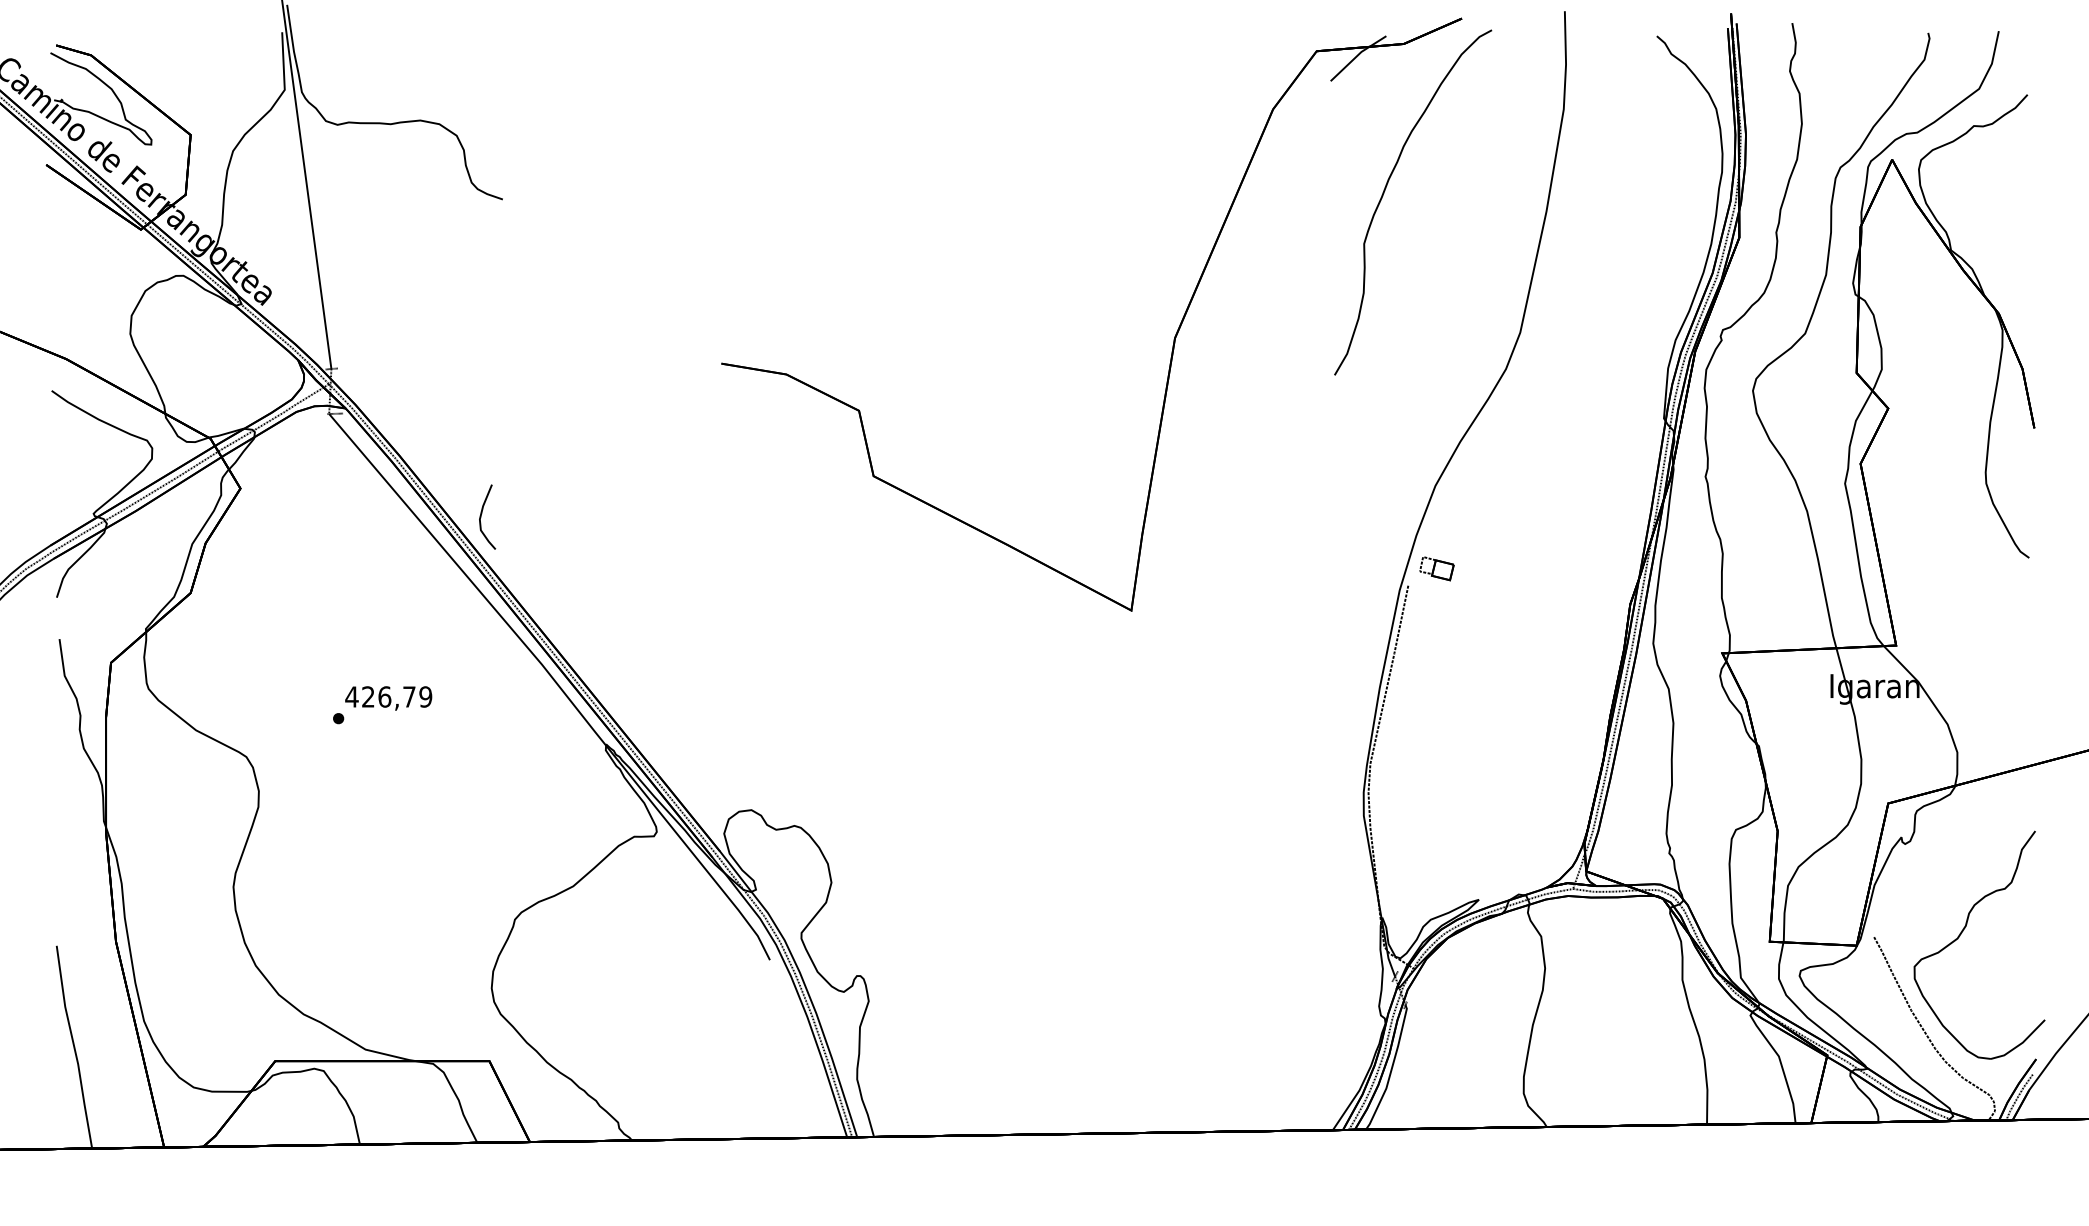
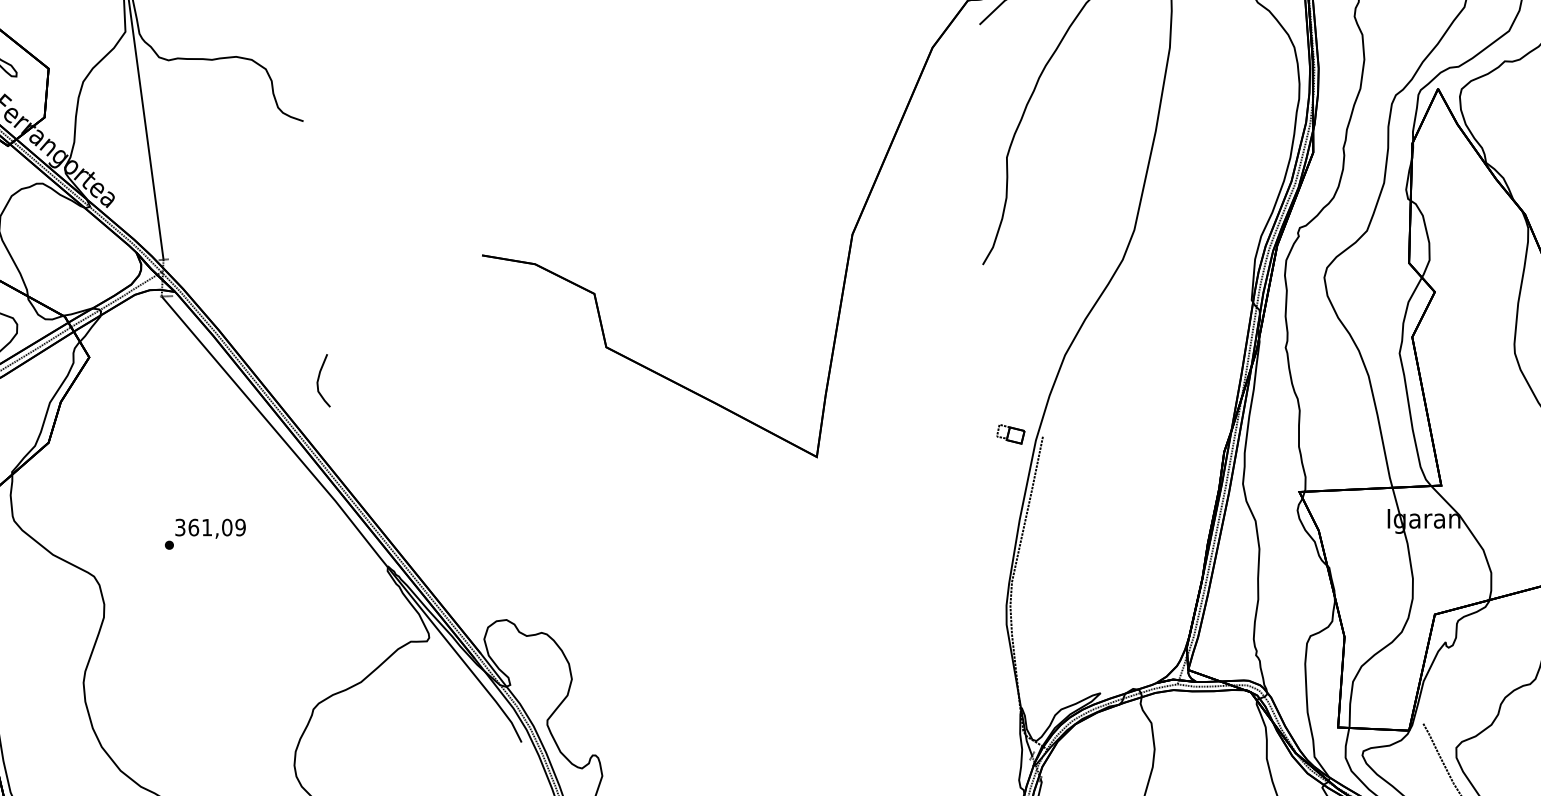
curve: (482, 513) -> (319, 377), moved
part: (1436, 568) -> (1010, 434), moved
text: (380, 696) -> (203, 527), 426,79 -> 361,09

